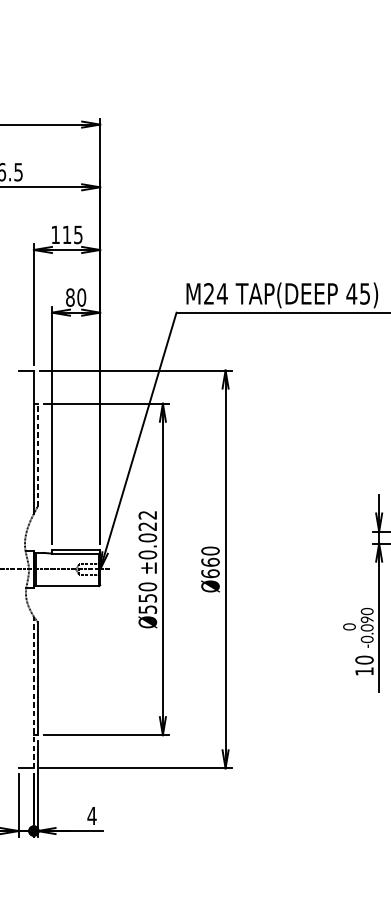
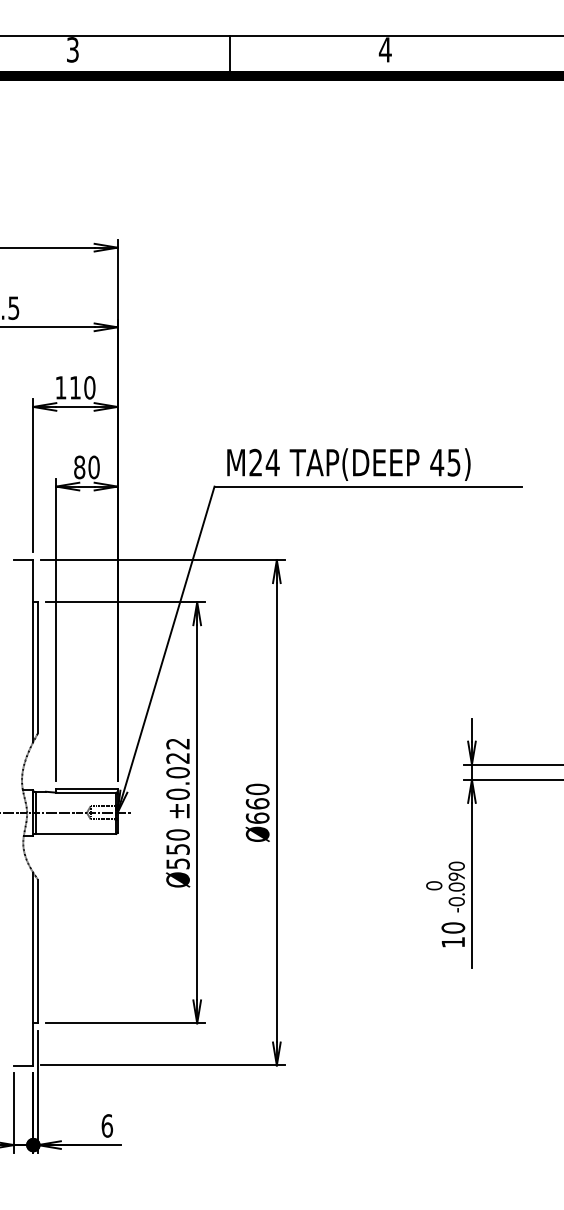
text: (78, 234) -> (89, 387), 115 -> 110
line: (37, 455) -> (37, 667), dashed -> solid
line: (34, 692) -> (33, 968), dashed -> solid
text: (92, 815) -> (107, 1125), 4 -> 6

